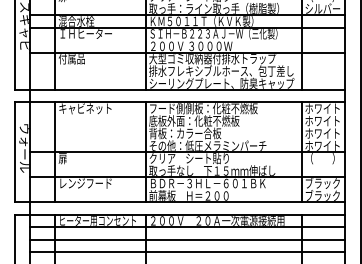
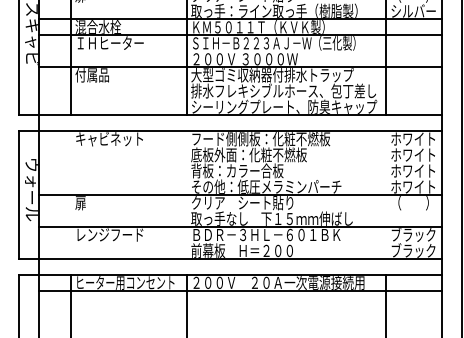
line: (54, 151) -> (70, 194), removed
line: (145, 151) -> (186, 194), removed
line: (301, 151) -> (386, 194), removed
line: (187, 239) -> (240, 306), removed
line: (187, 251) -> (240, 322), removed

